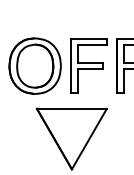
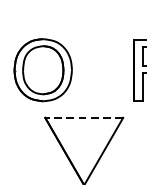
part: (88, 65) -> (102, 69), removed
line: (71, 108) -> (83, 117), solid -> dashed

